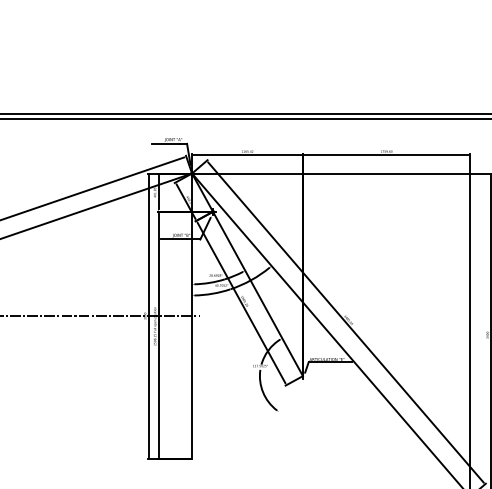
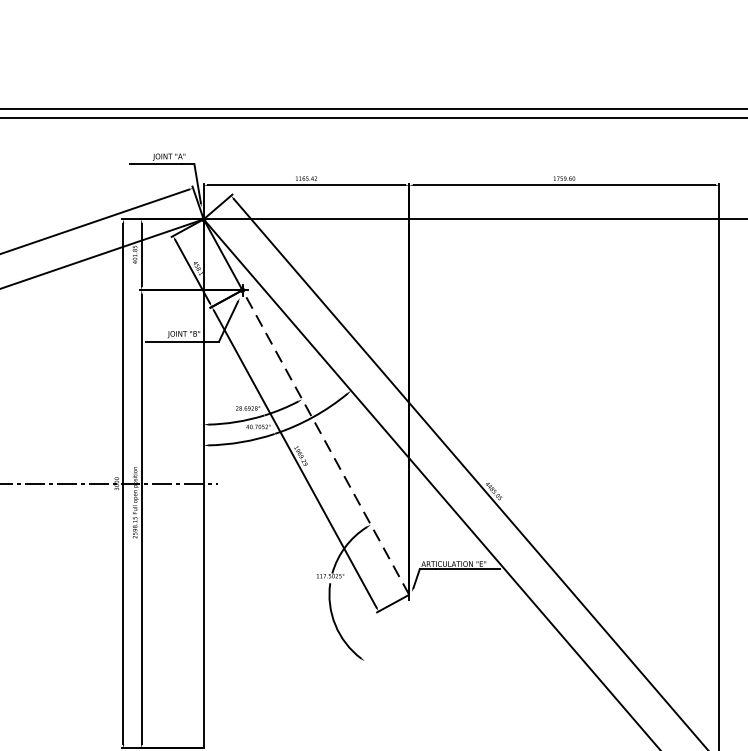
line: (257, 293) -> (324, 441), solid -> dashed

